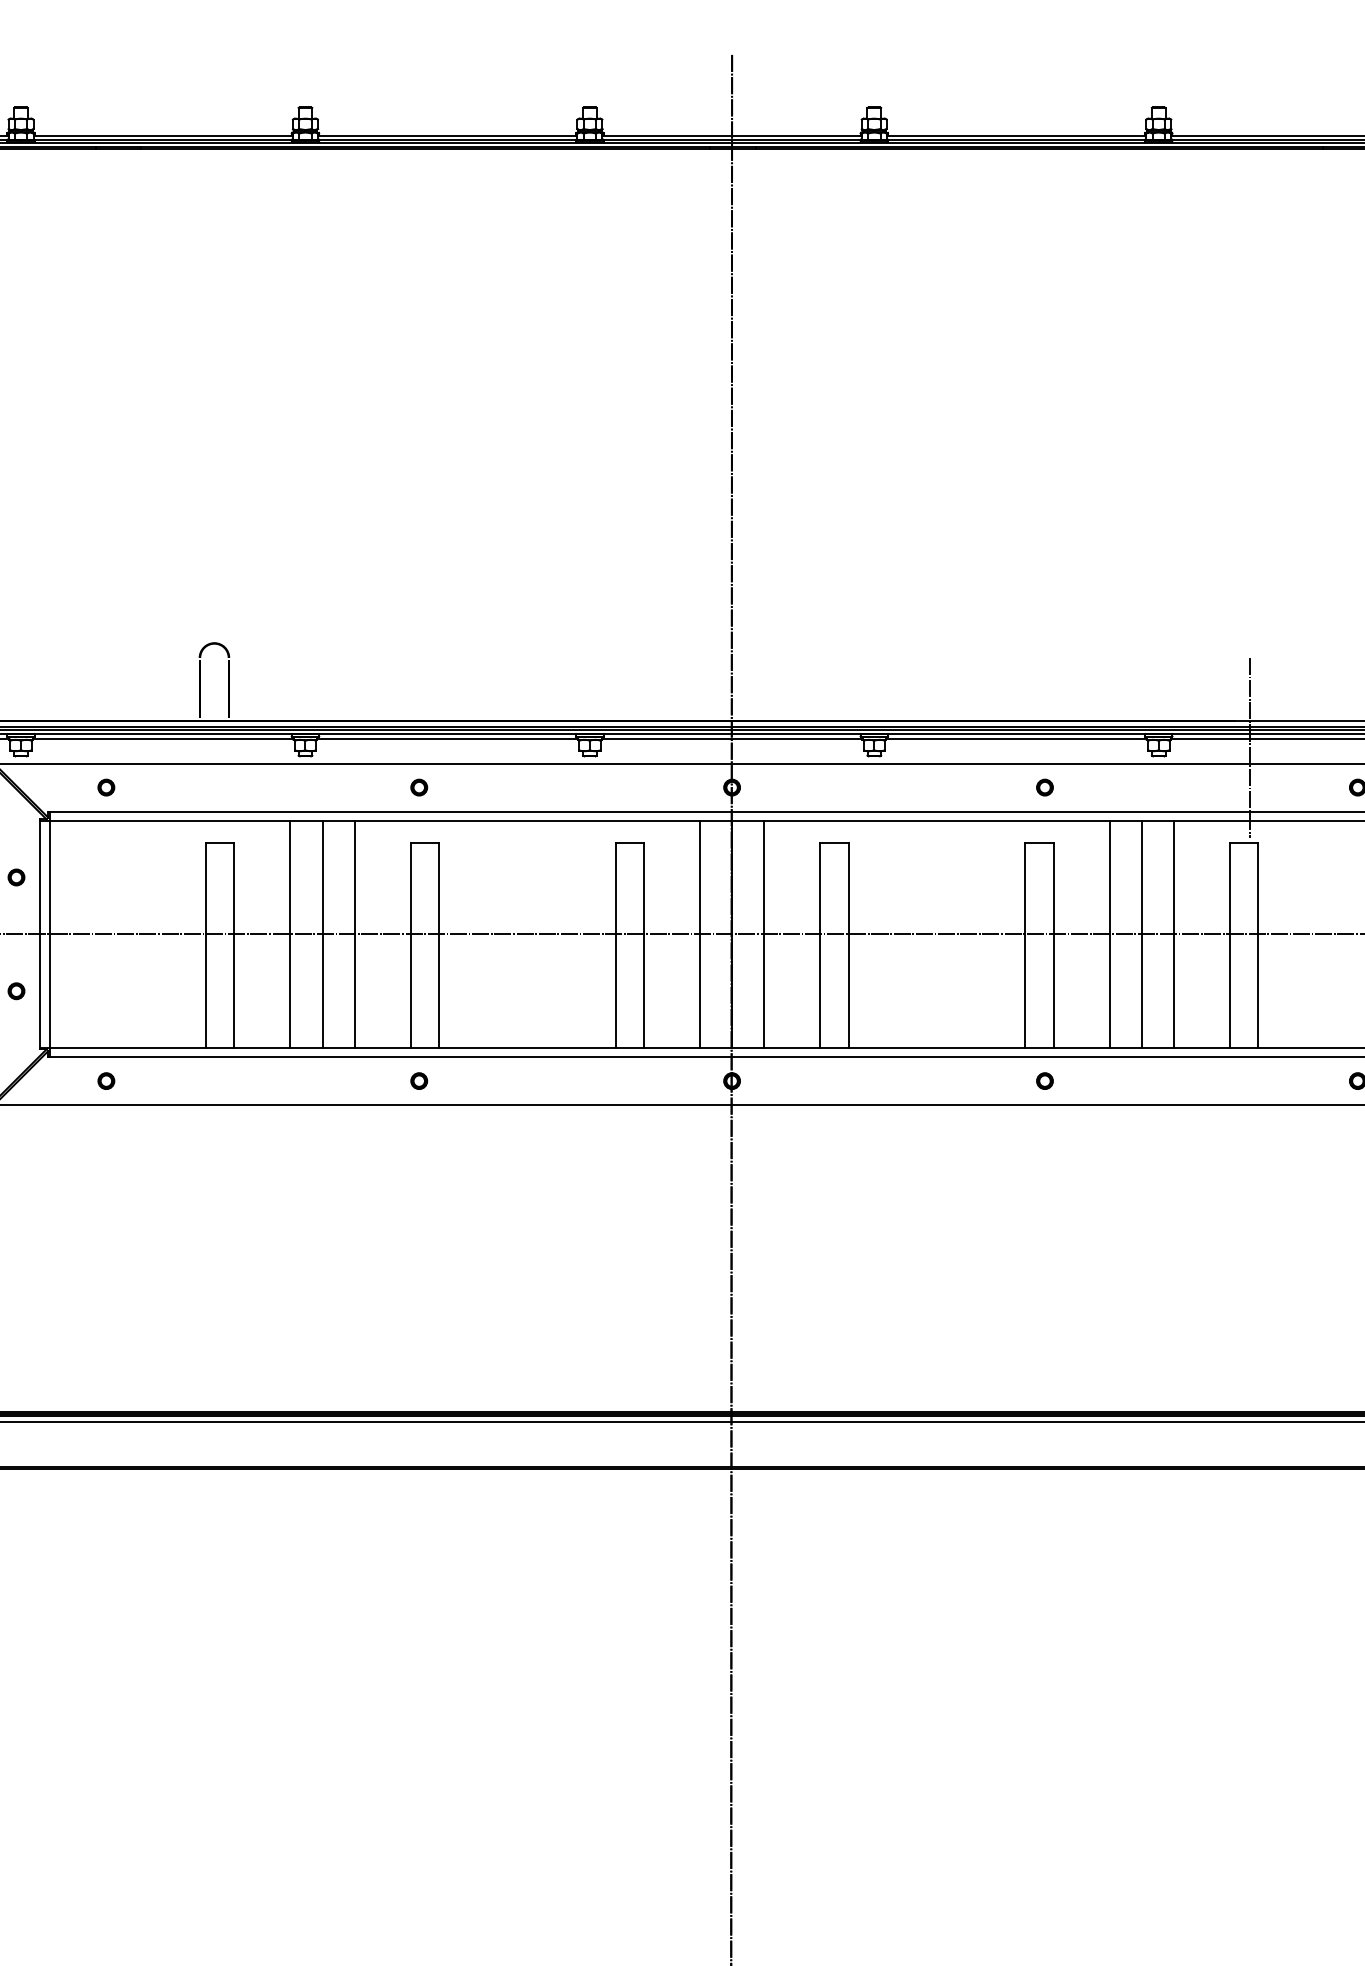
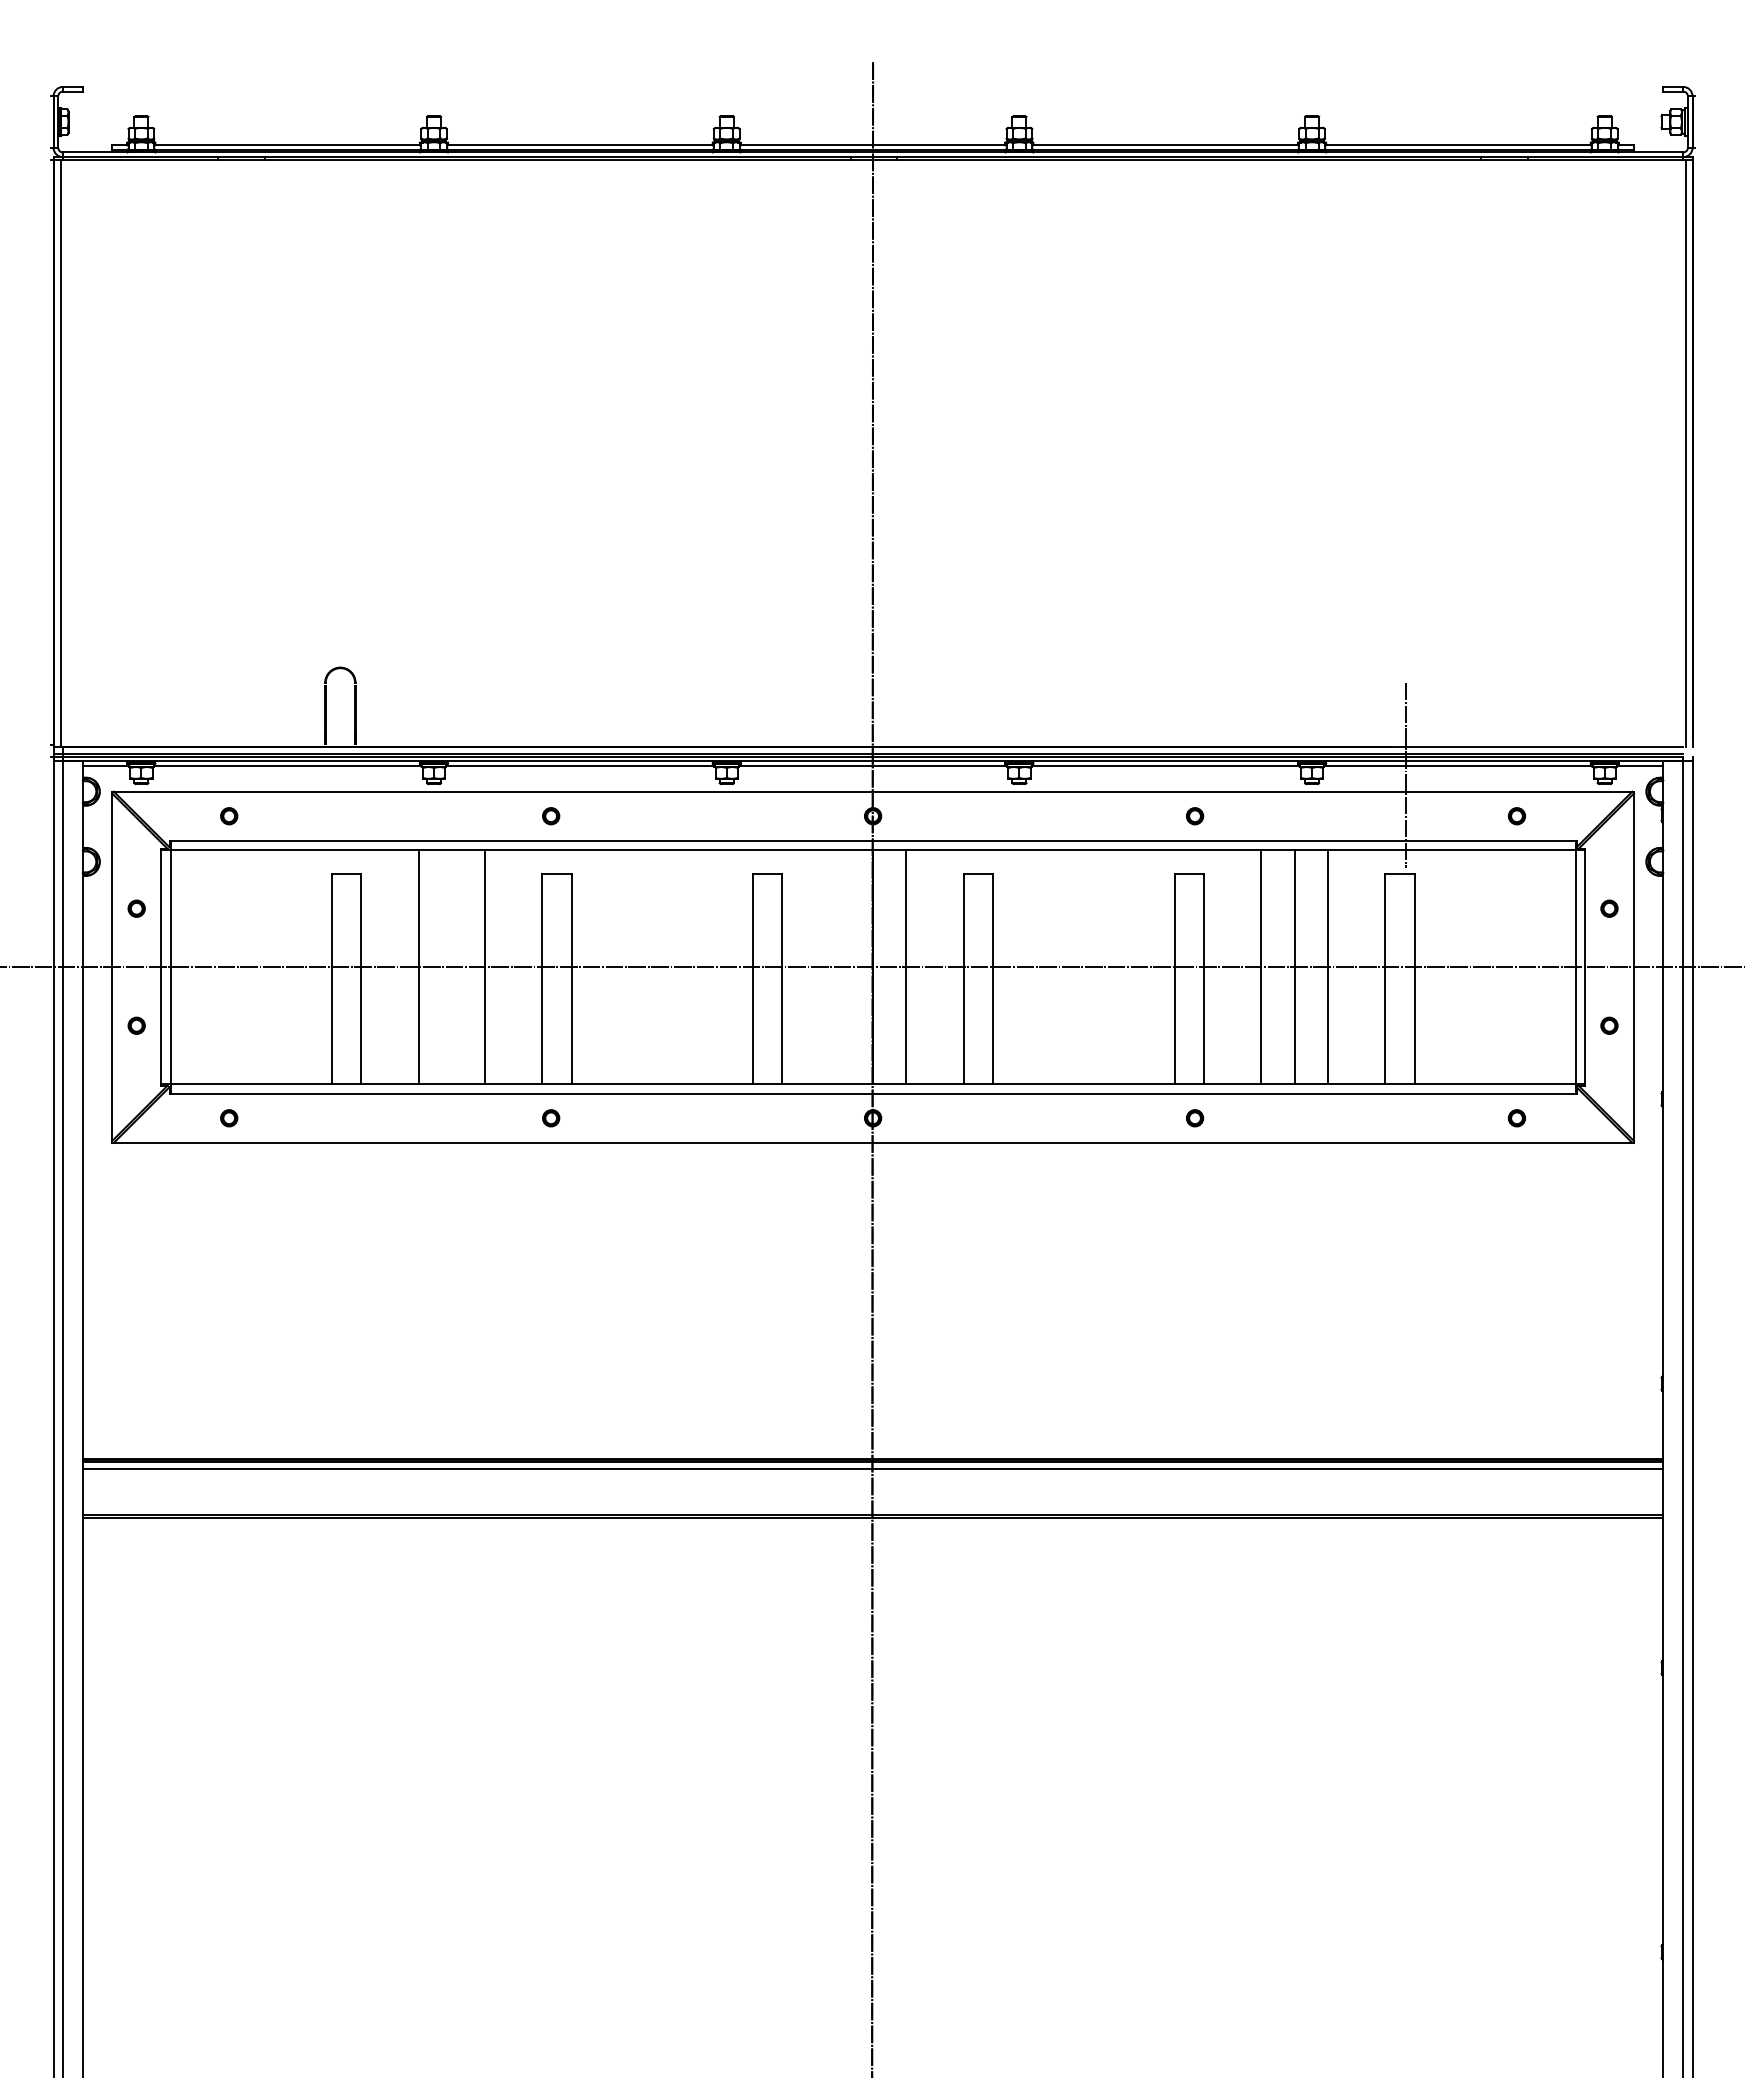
line: (322, 934) -> (451, 967), removed
line: (699, 934) -> (839, 967), removed

